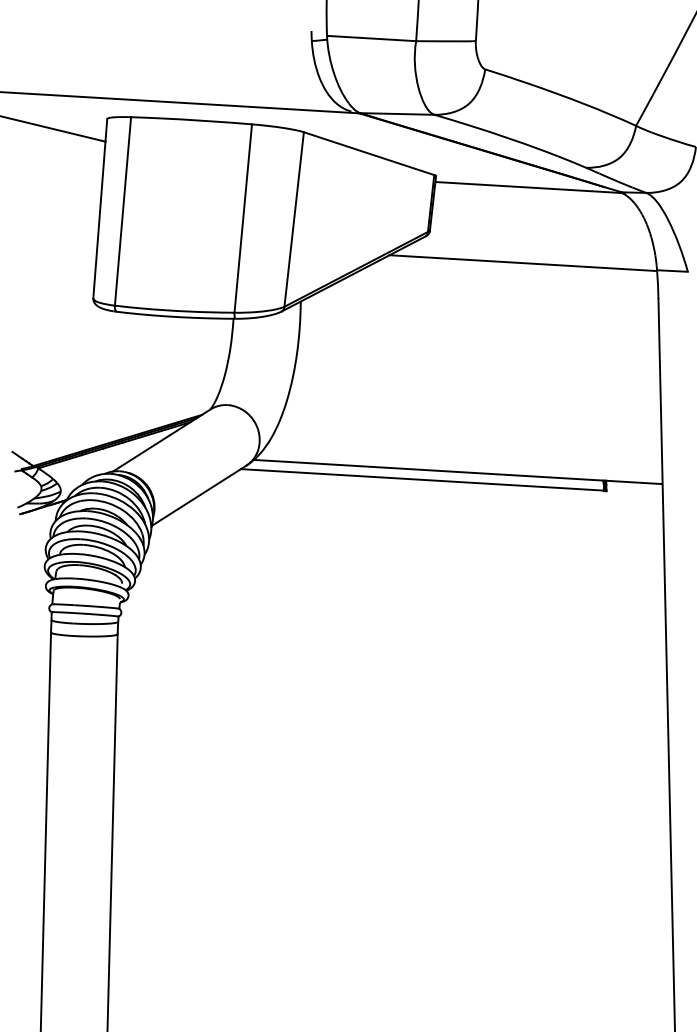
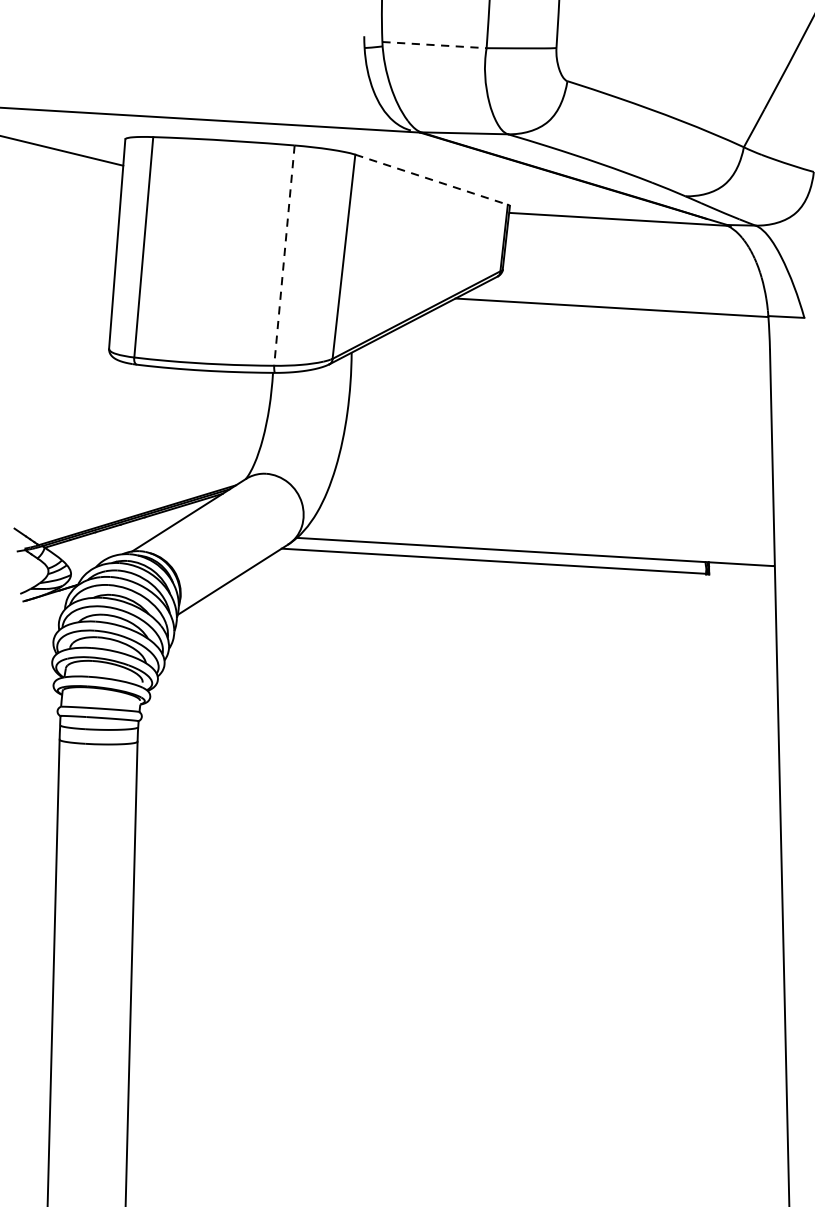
line: (371, 38) -> (434, 45), solid -> dashed
line: (369, 153) -> (432, 179), solid -> dashed
line: (243, 218) -> (284, 255), solid -> dashed

